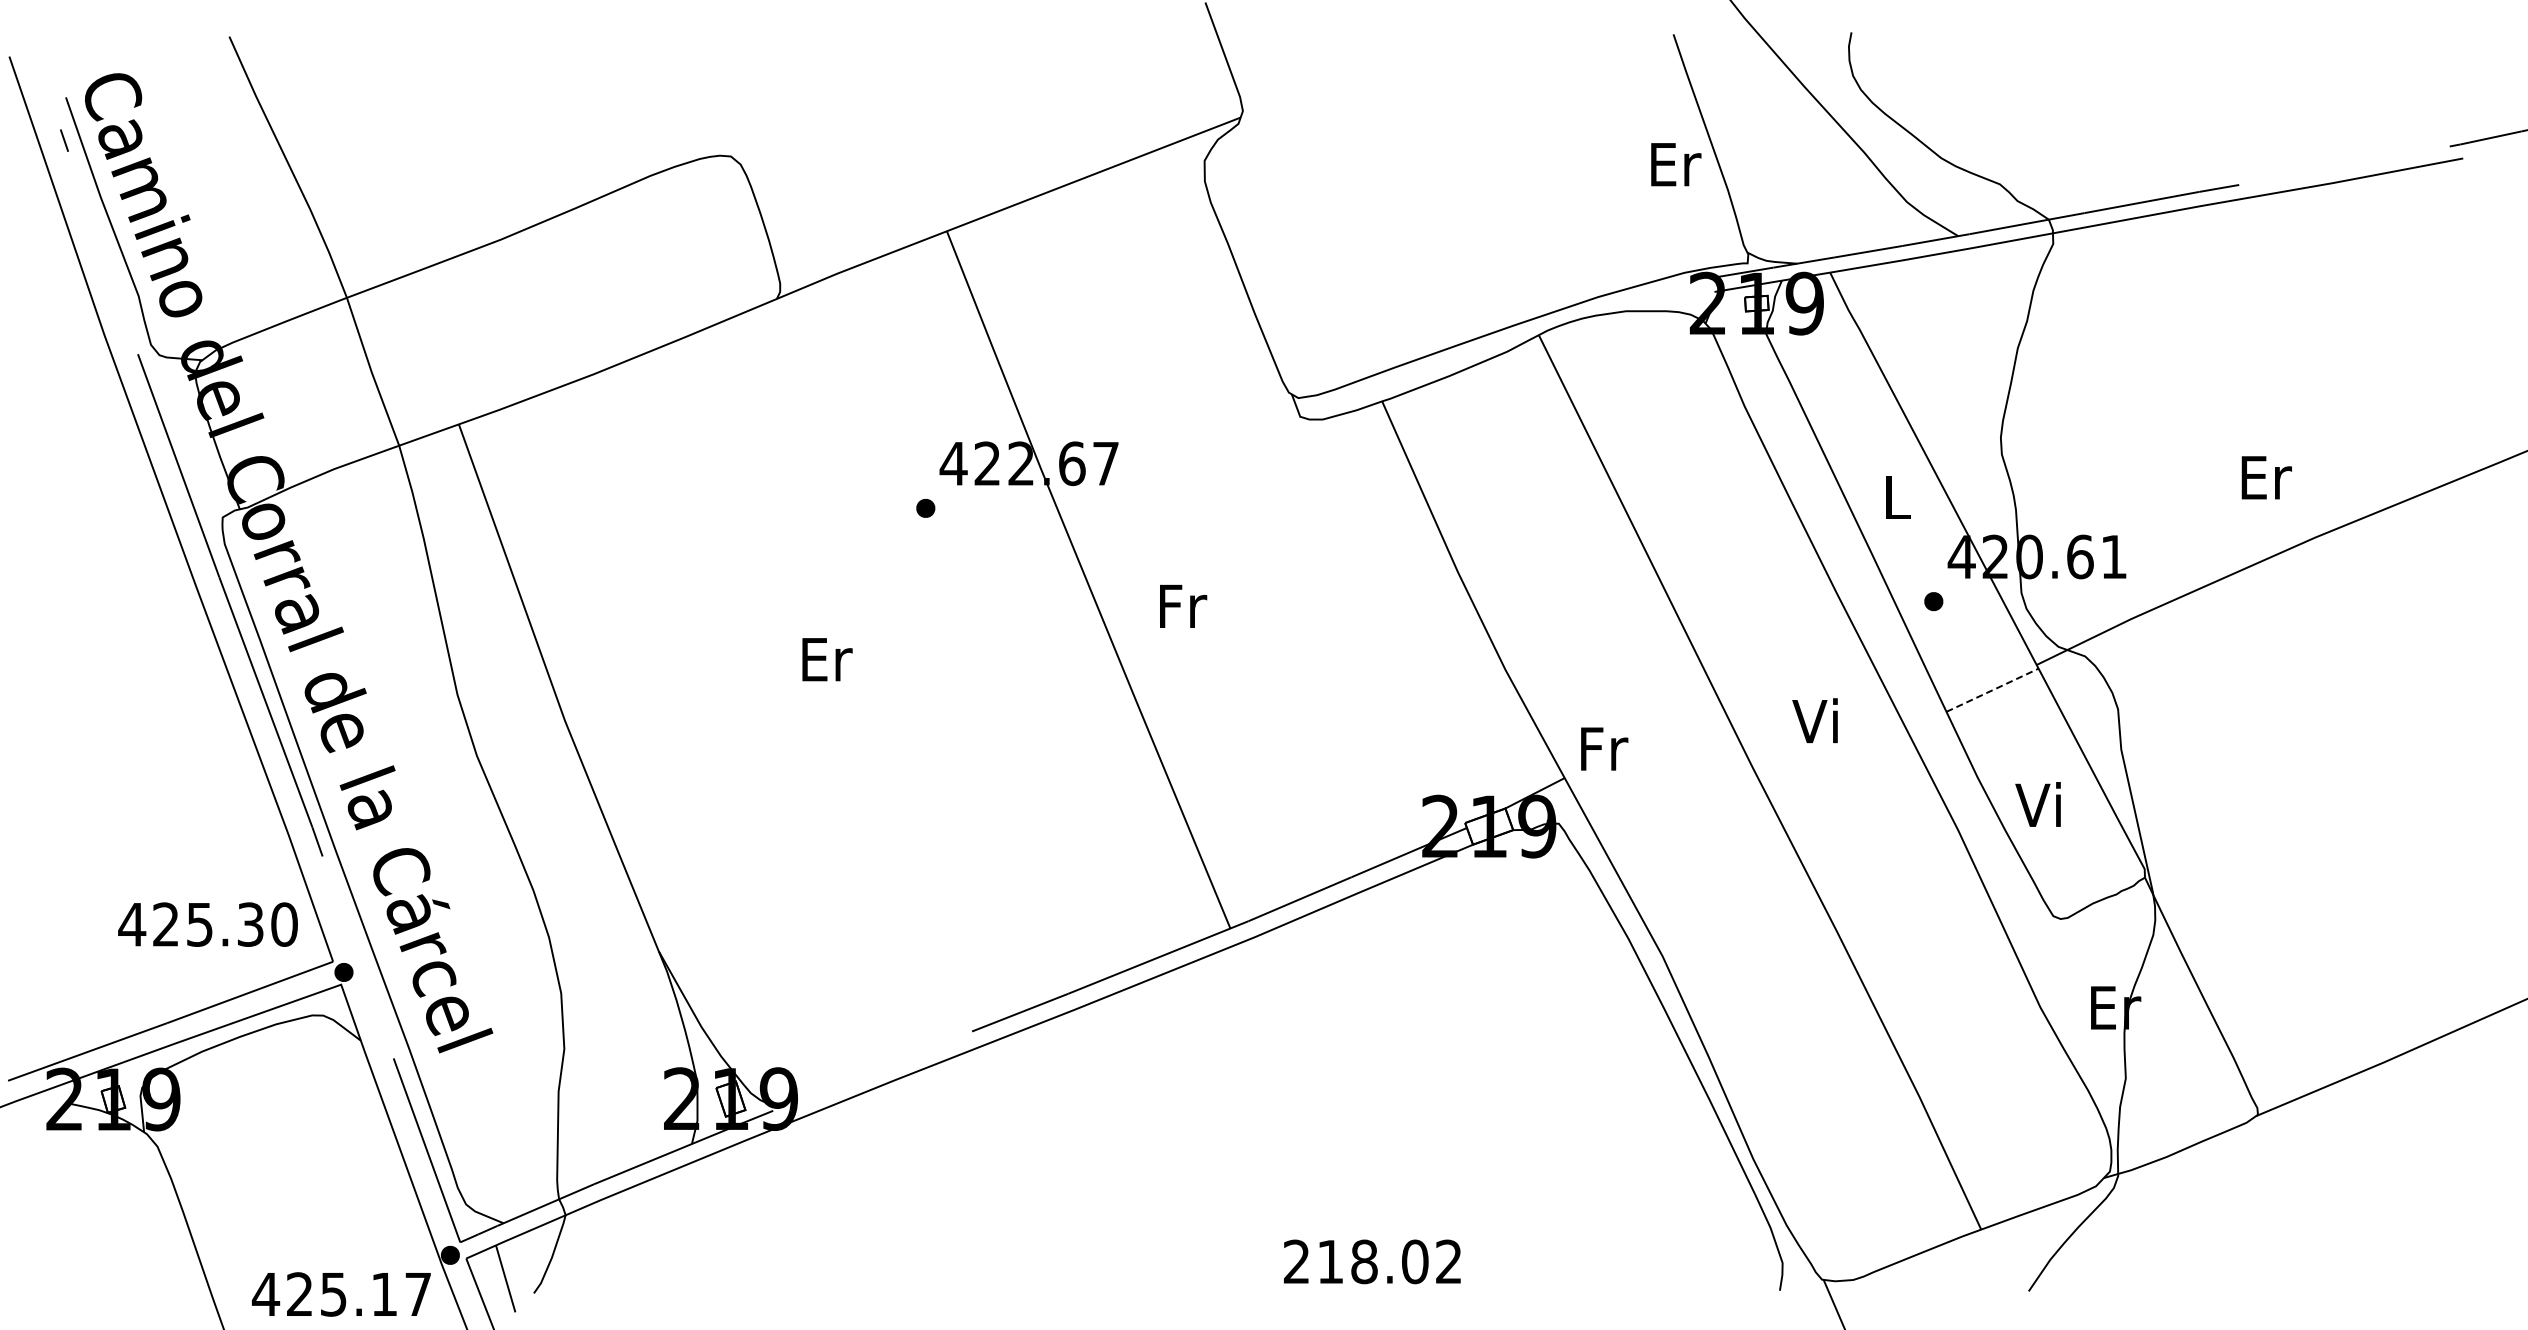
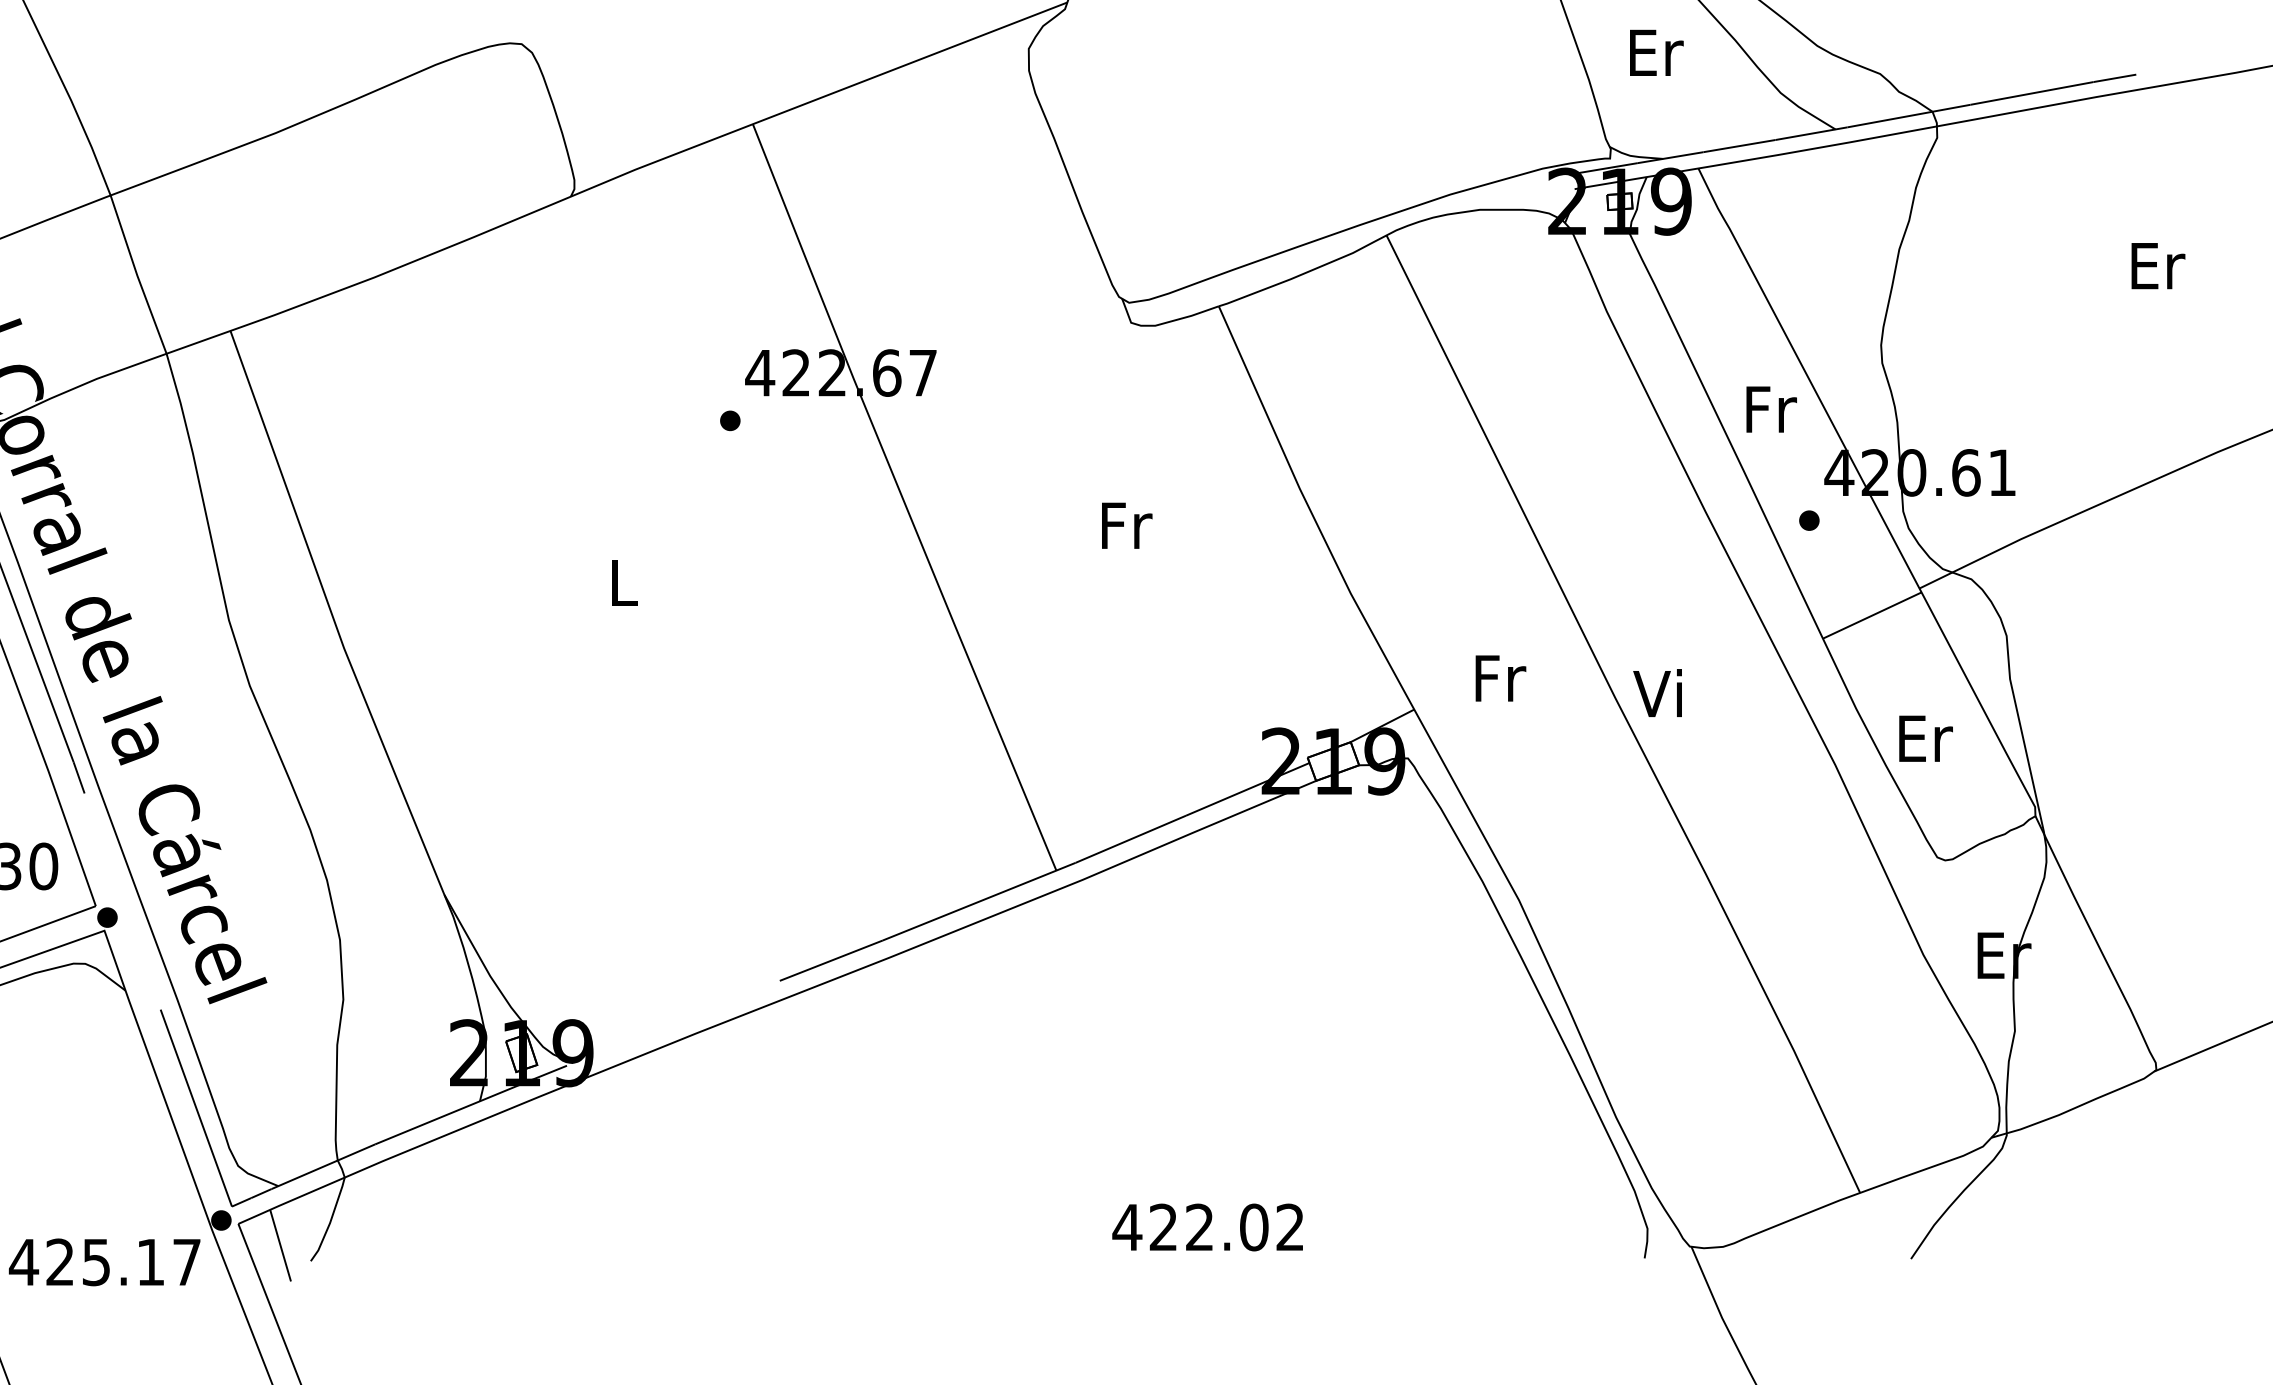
text: (1676, 164) -> (1657, 52), moved
text: (2266, 477) -> (2158, 265), moved
text: (1898, 497) -> (1771, 409), L -> Fr
text: (1183, 605) -> (1127, 524), moved
text: (827, 659) -> (625, 582), Er -> L
line: (1992, 690) -> (1872, 615), dashed -> solid
text: (1814, 720) -> (1657, 692), moved
text: (1604, 748) -> (1500, 677), moved
text: (2041, 804) -> (1924, 737), Vi -> Er
text: (1329, 1261) -> (1162, 1227), 218.02 -> 422.02

